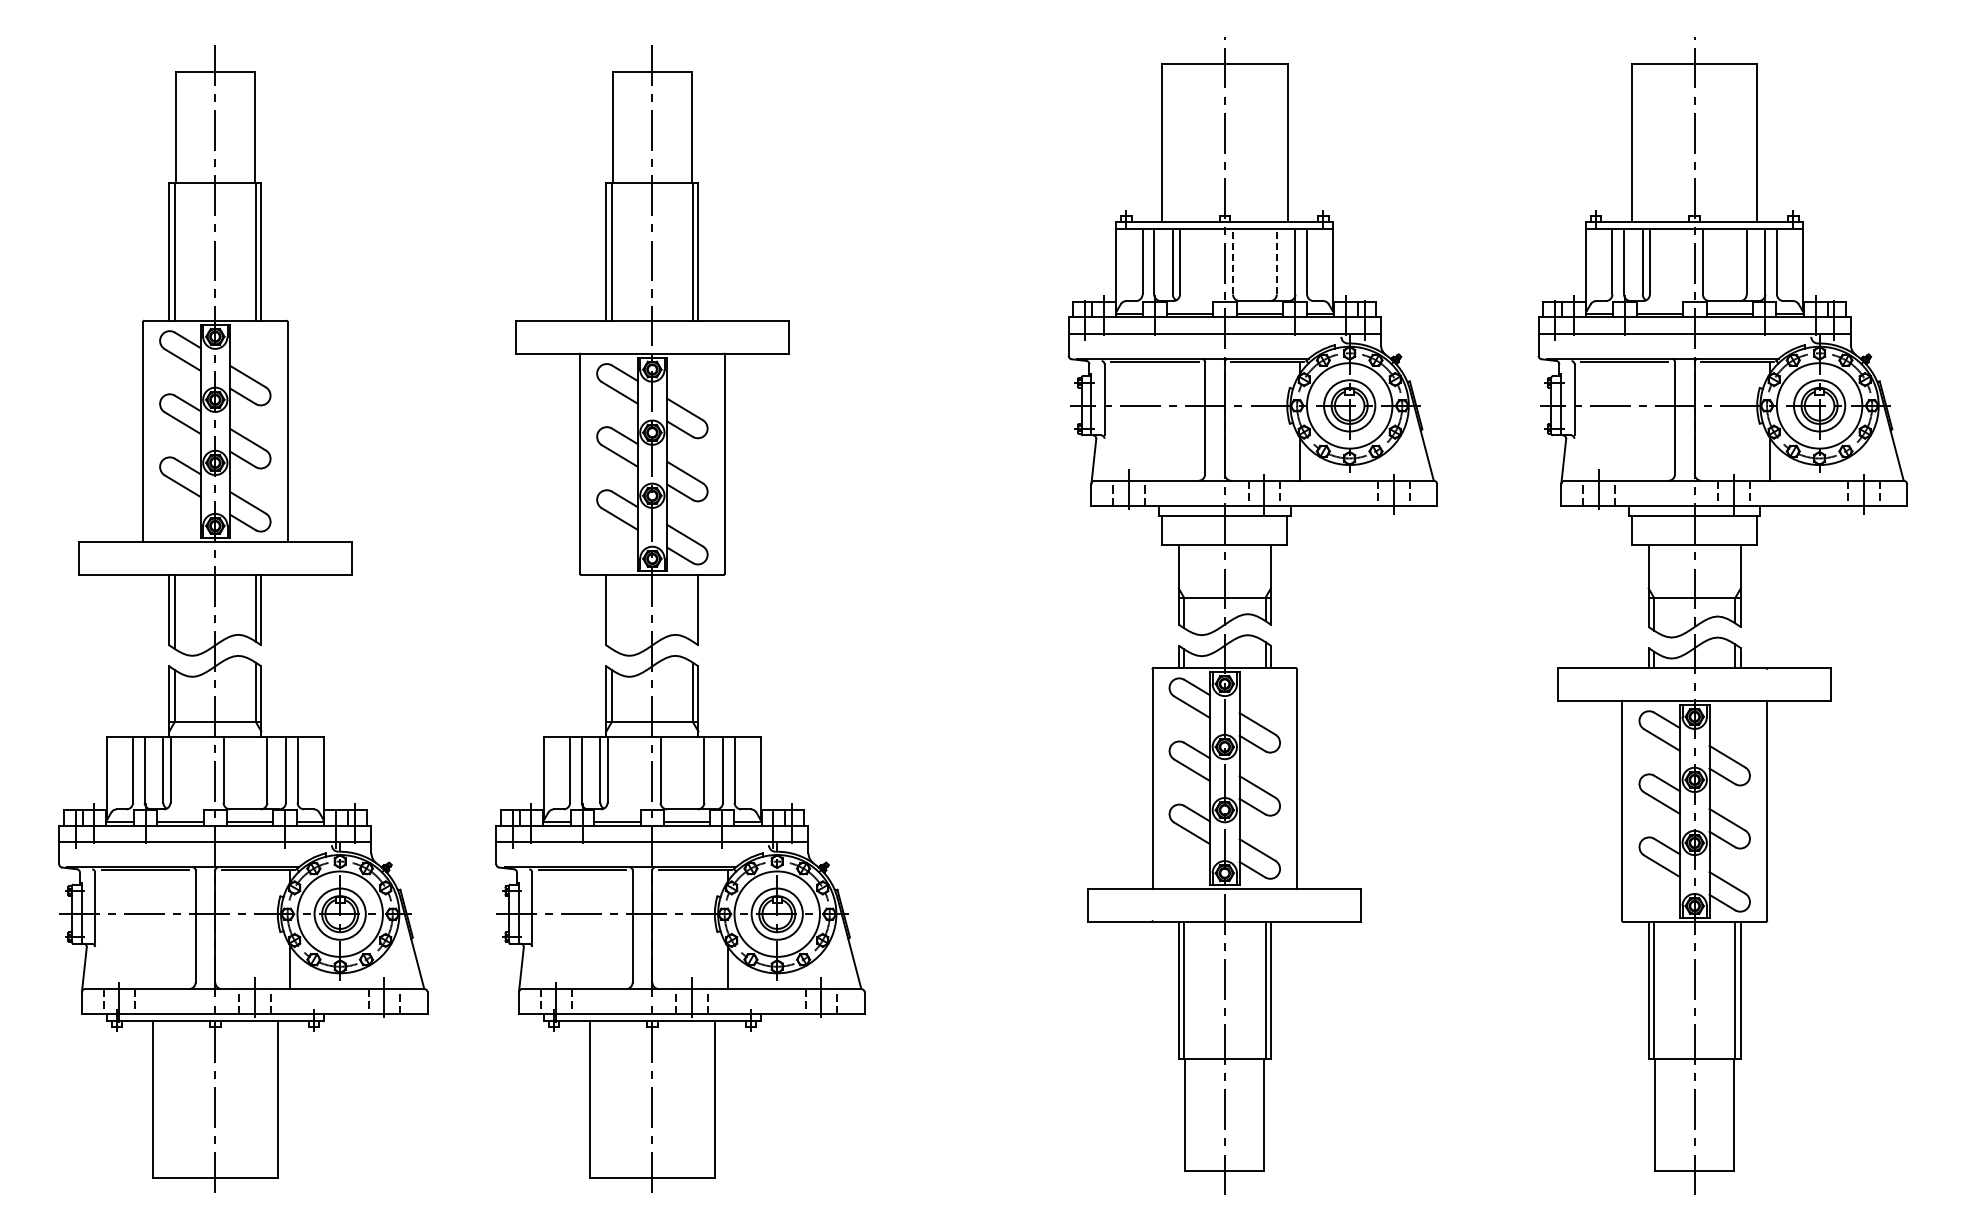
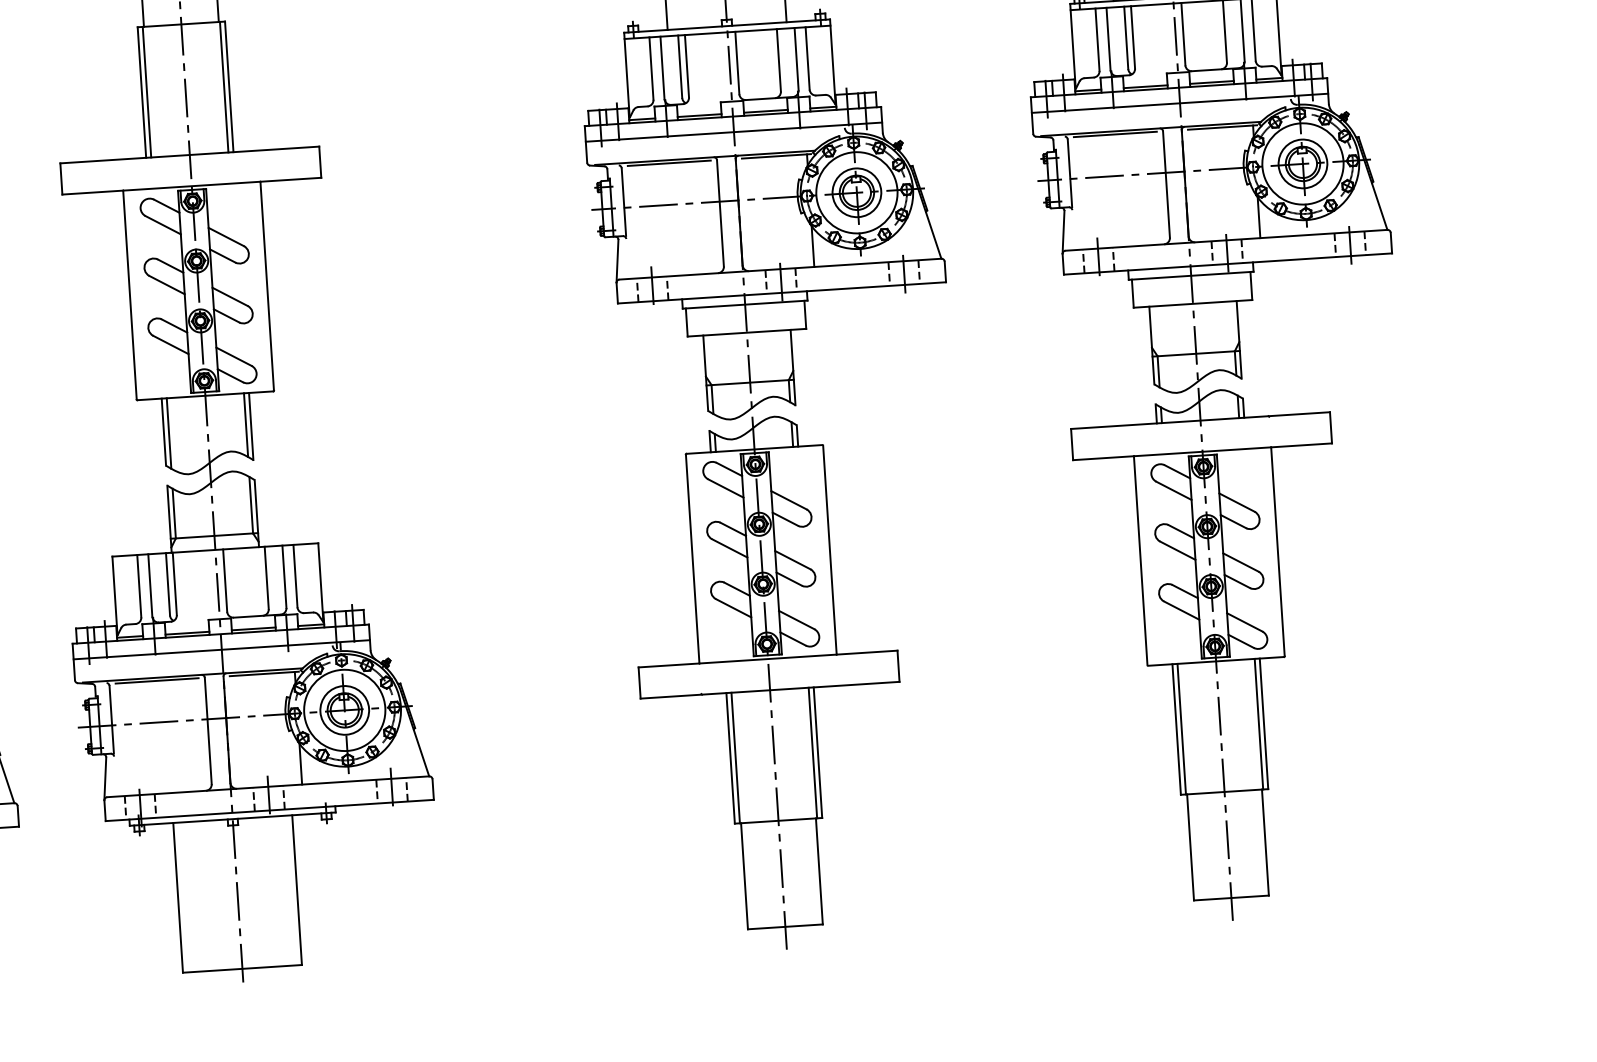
line: (1233, 261) -> (737, 62), dashed -> solid
line: (1276, 261) -> (778, 60), dashed -> solid
line: (693, 607) -> (246, 424), added
line: (611, 611) -> (168, 433), added

